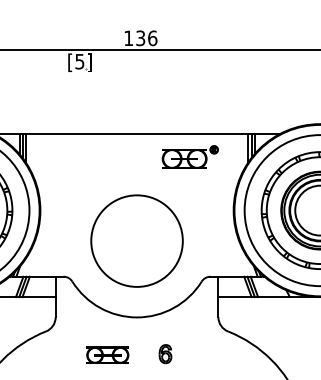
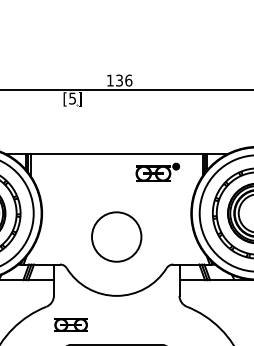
circle: (136, 240) -> (116, 236), size x0.7
part: (106, 354) -> (70, 324), moved
part: (165, 354) -> (138, 324), removed

